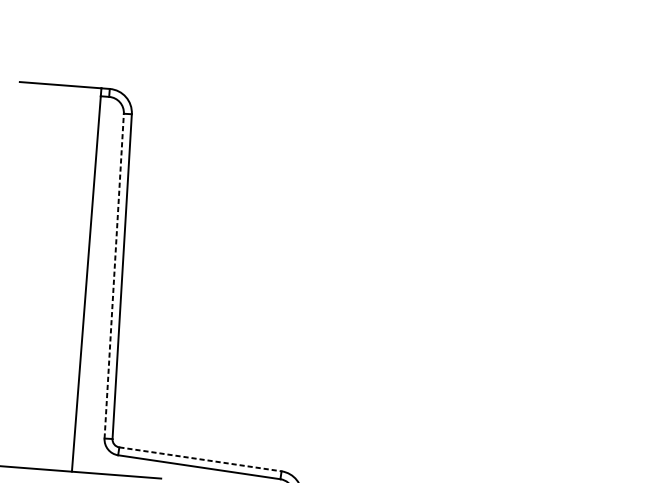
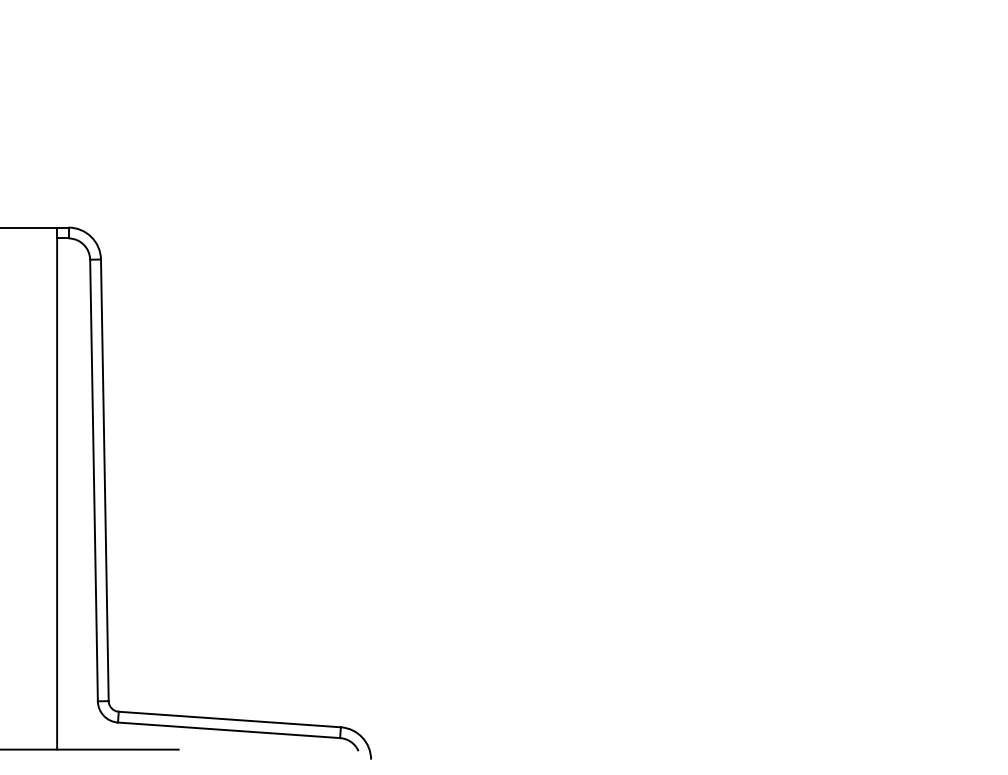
line: (114, 276) -> (94, 480), dashed -> solid
line: (200, 459) -> (230, 719), dashed -> solid

